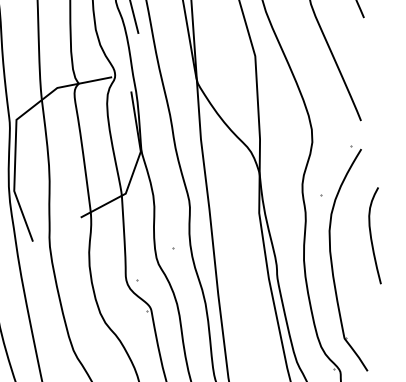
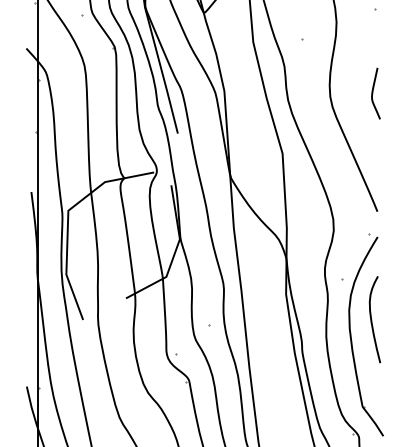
curve: (372, 235) -> (372, 319), moved

